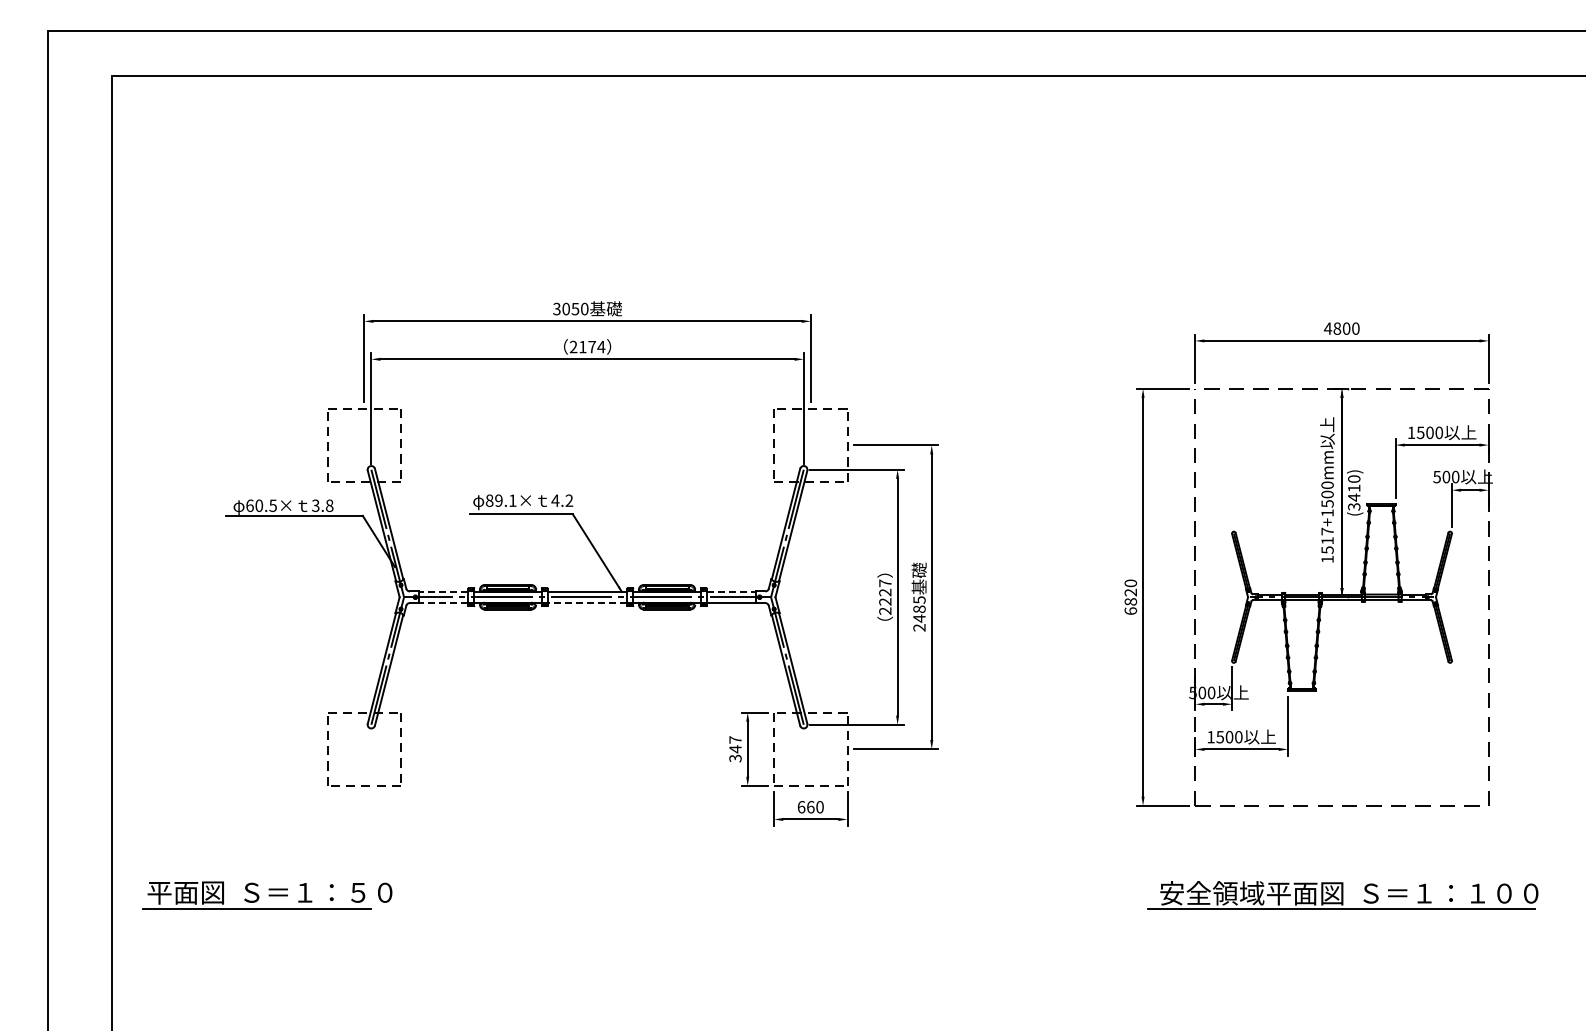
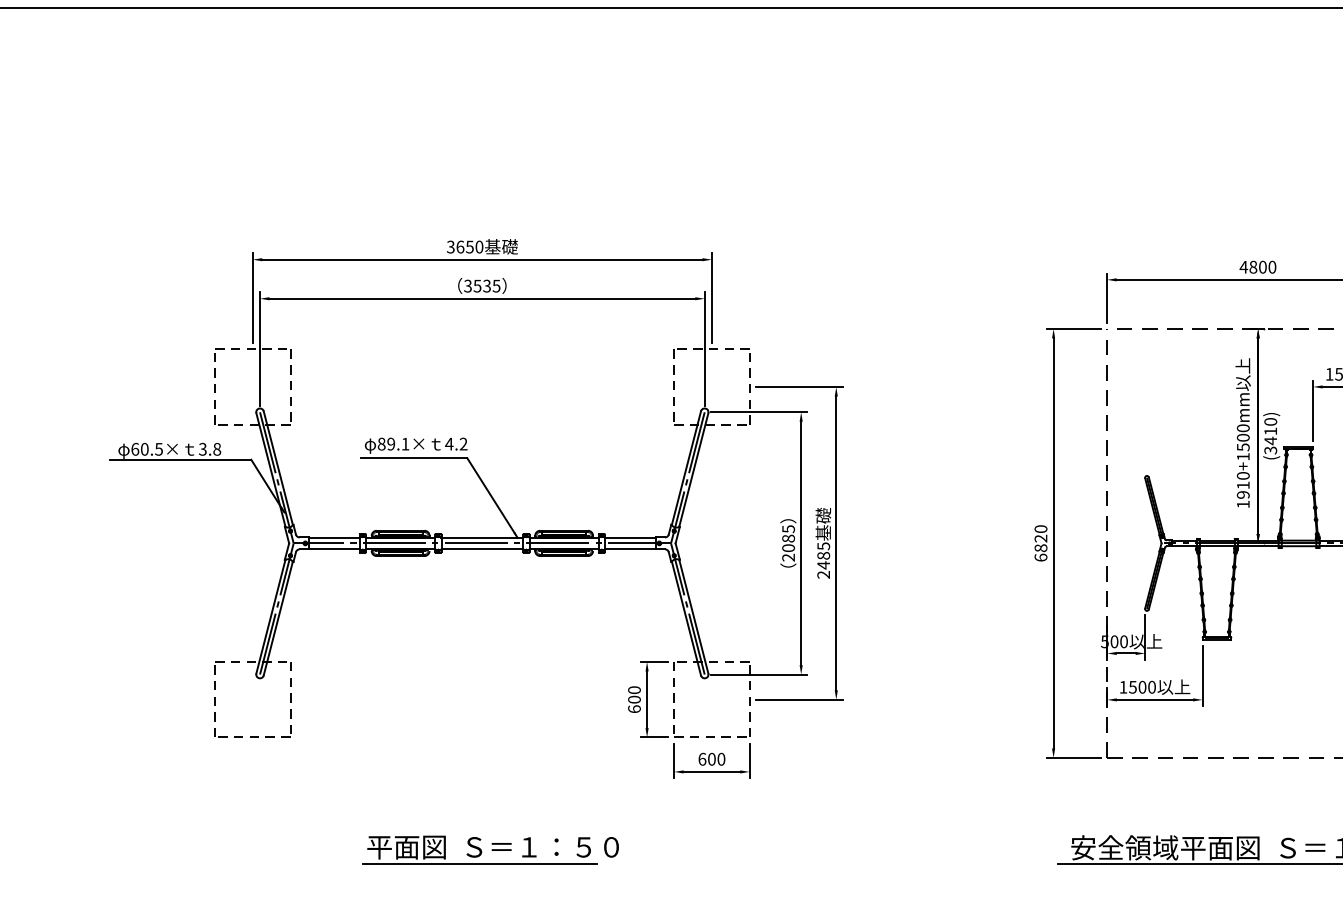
text: (566, 308) -> (460, 246), 3050 -> 3650
text: (587, 346) -> (482, 285), 2174 -> 3535
text: (1327, 540) -> (1243, 485), 1517+1500mm -> 1910+1500mm
line: (443, 591) -> (334, 537), dashed -> solid
line: (731, 591) -> (630, 537), dashed -> solid
text: (885, 592) -> (788, 538), 2227 -> 2085
line: (443, 602) -> (334, 548), dashed -> solid
line: (587, 602) -> (482, 548), dashed -> solid
text: (735, 749) -> (634, 699), 347 -> 600
text: (810, 807) -> (711, 759), 660 -> 600
part: (267, 895) -> (490, 850), moved

